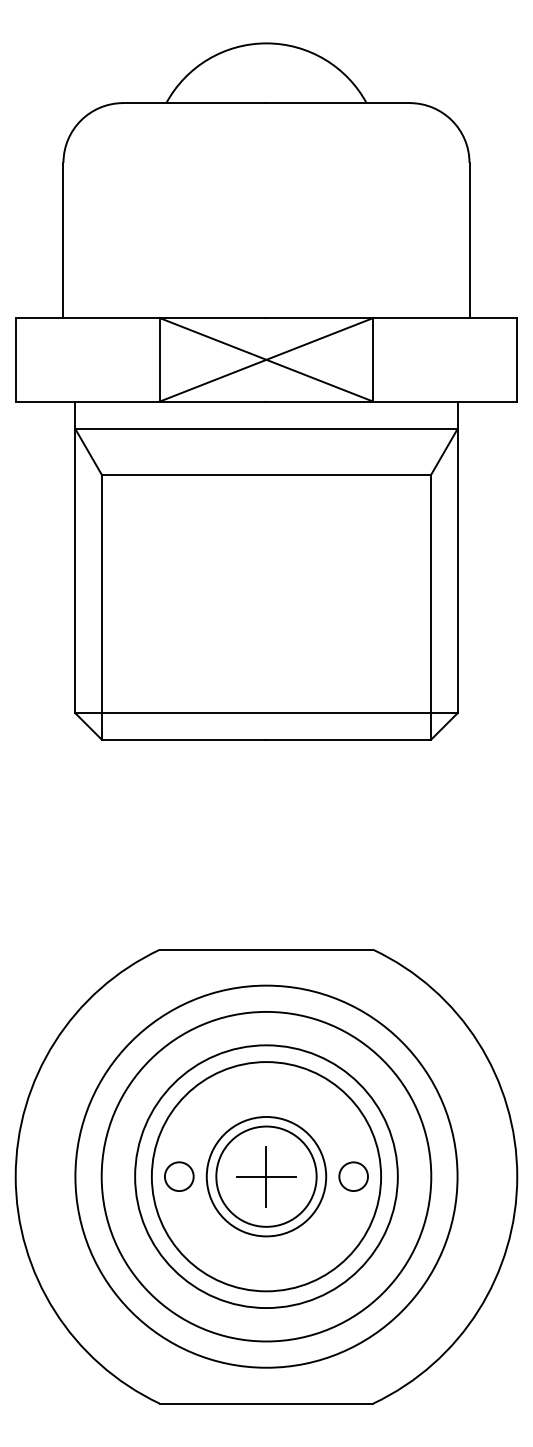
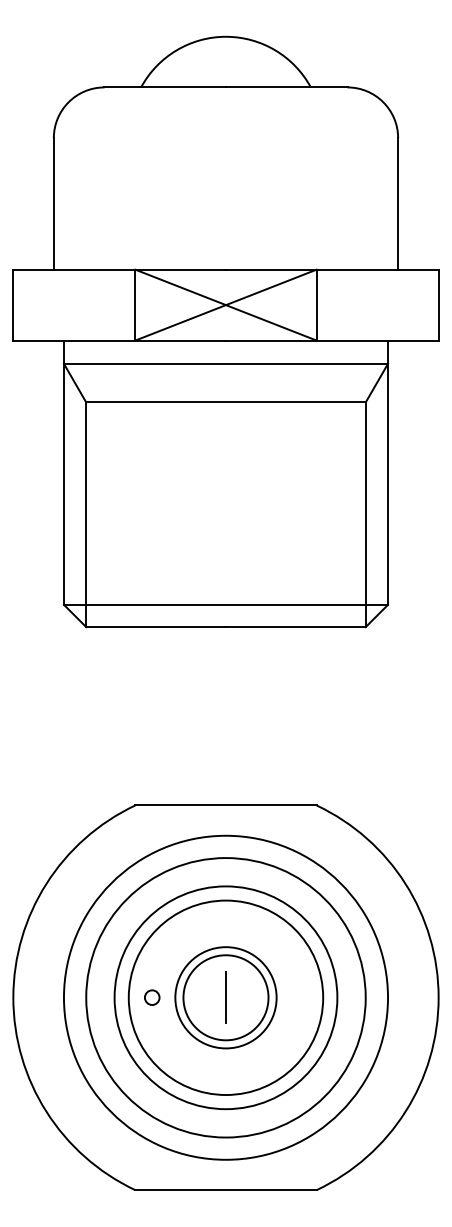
circle: (179, 1176) -> (152, 997), size x0.6
line: (265, 1176) -> (225, 997), removed
circle: (353, 1176) -> (299, 997), removed

